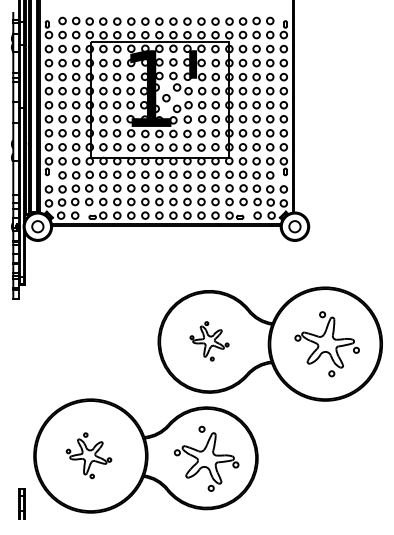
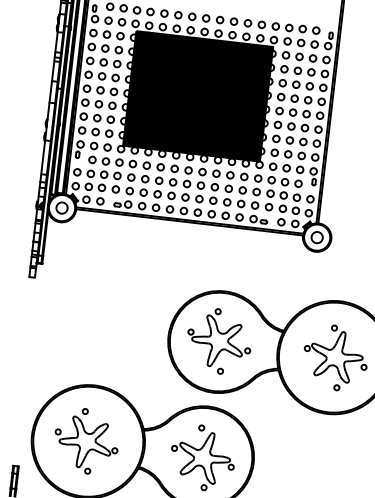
fill: (160, 99) -> (198, 95), added
part: (209, 341) -> (219, 341), size x1.67
part: (88, 455) -> (86, 440), size x1.43

